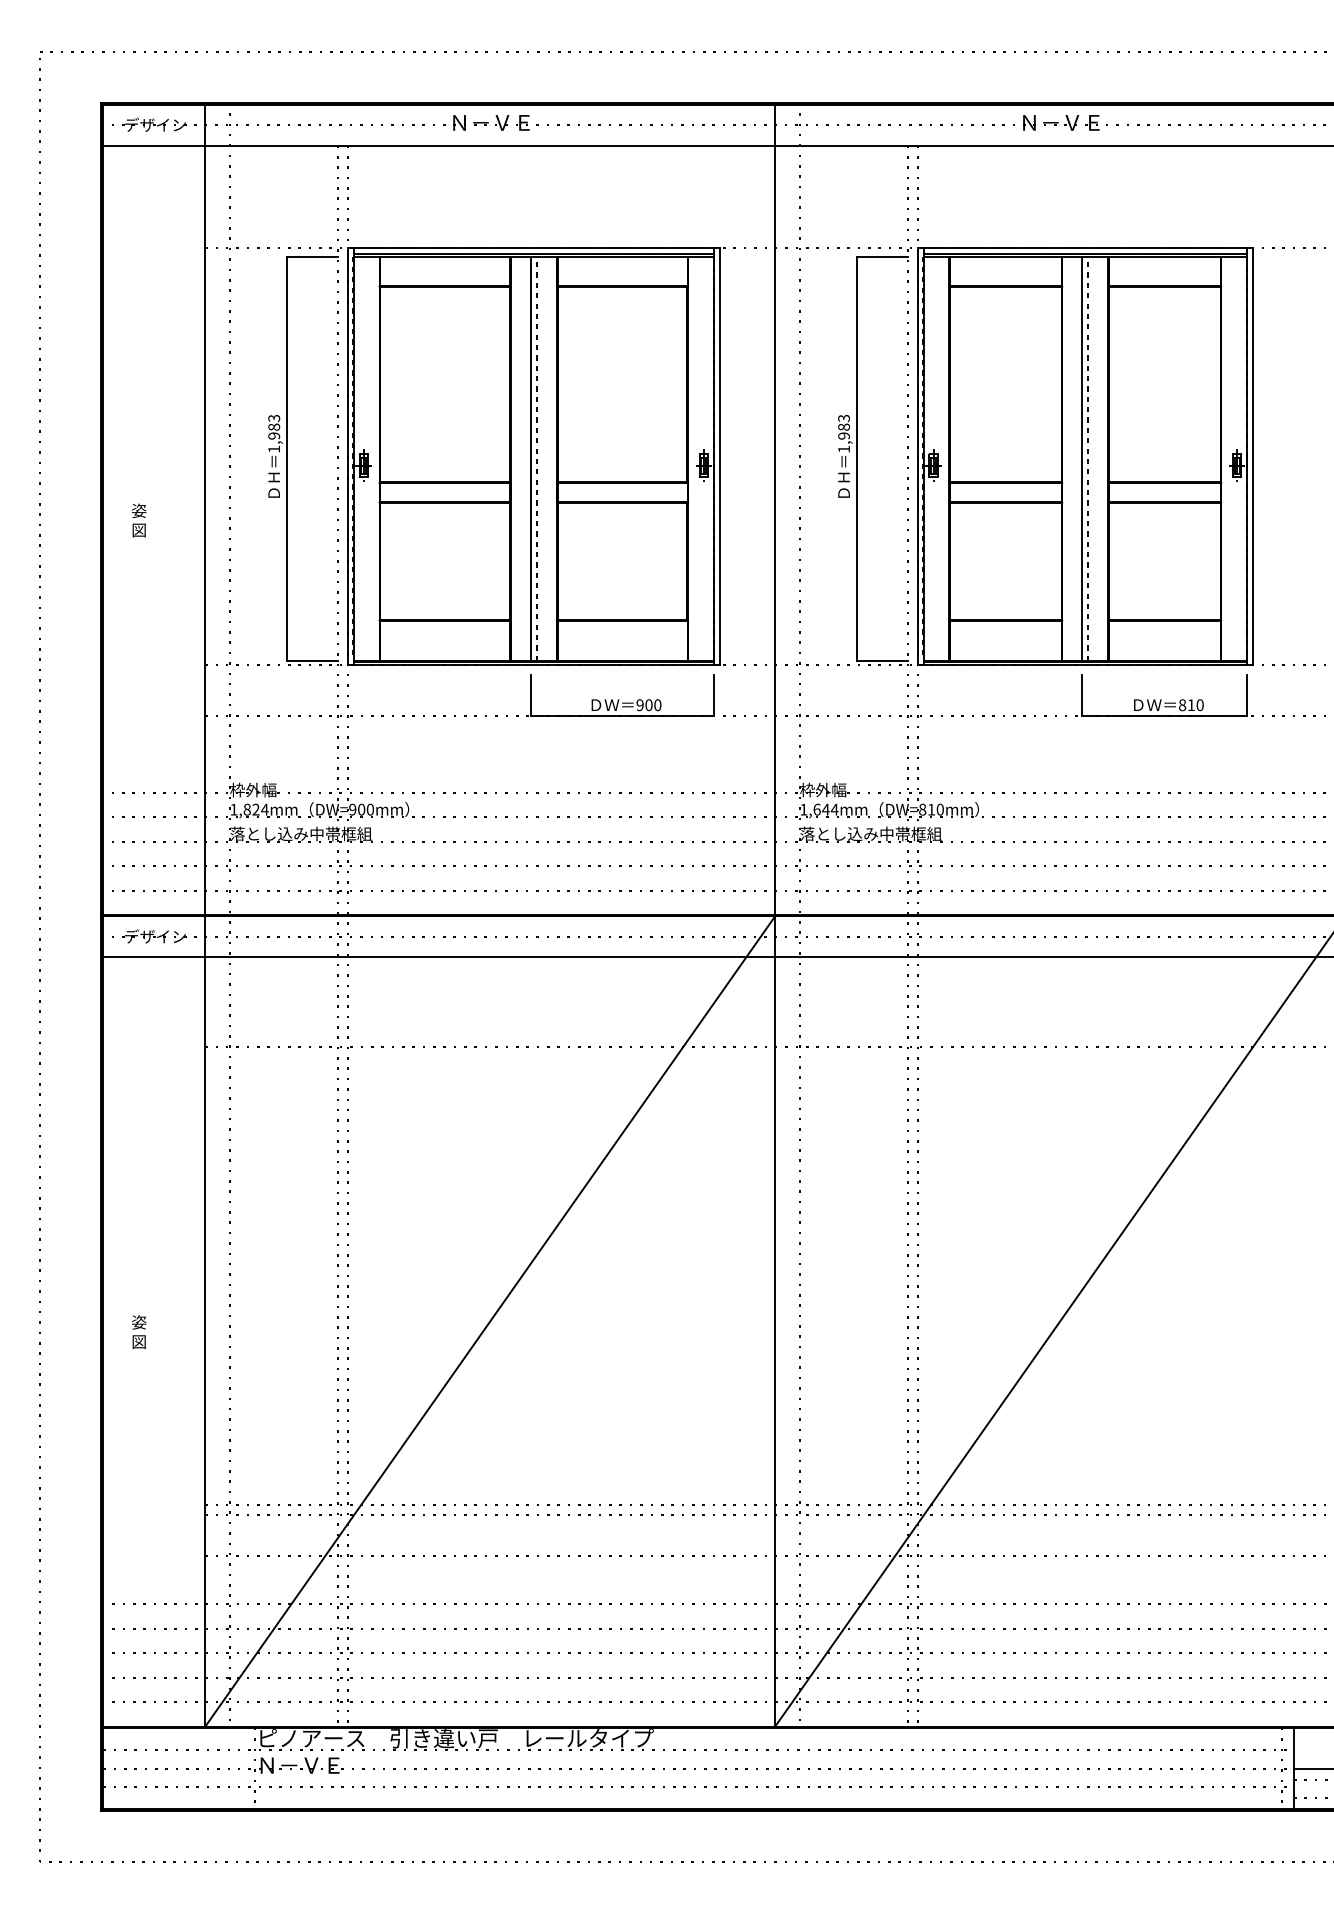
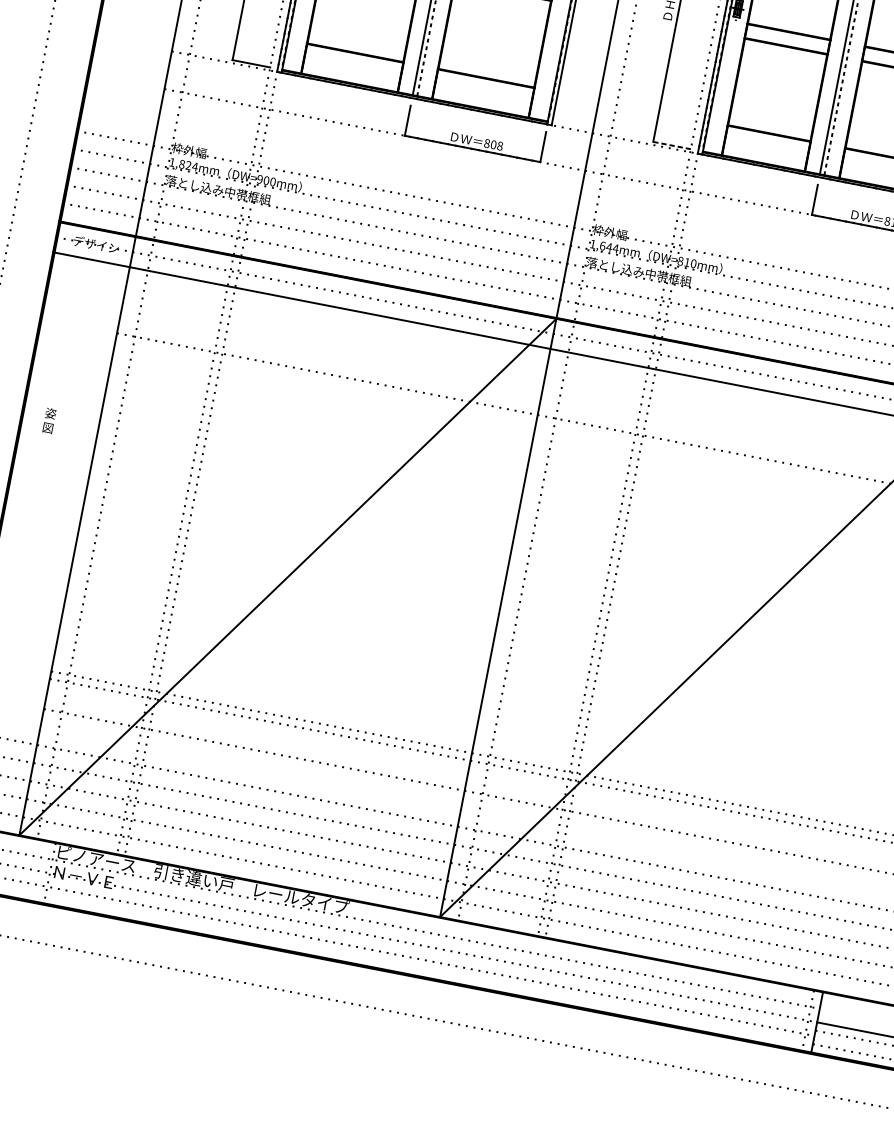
line: (882, 660) -> (672, 145), solid -> dashed
text: (648, 705) -> (493, 144), 900 -> 808
text: (139, 1331) -> (49, 420), moved

